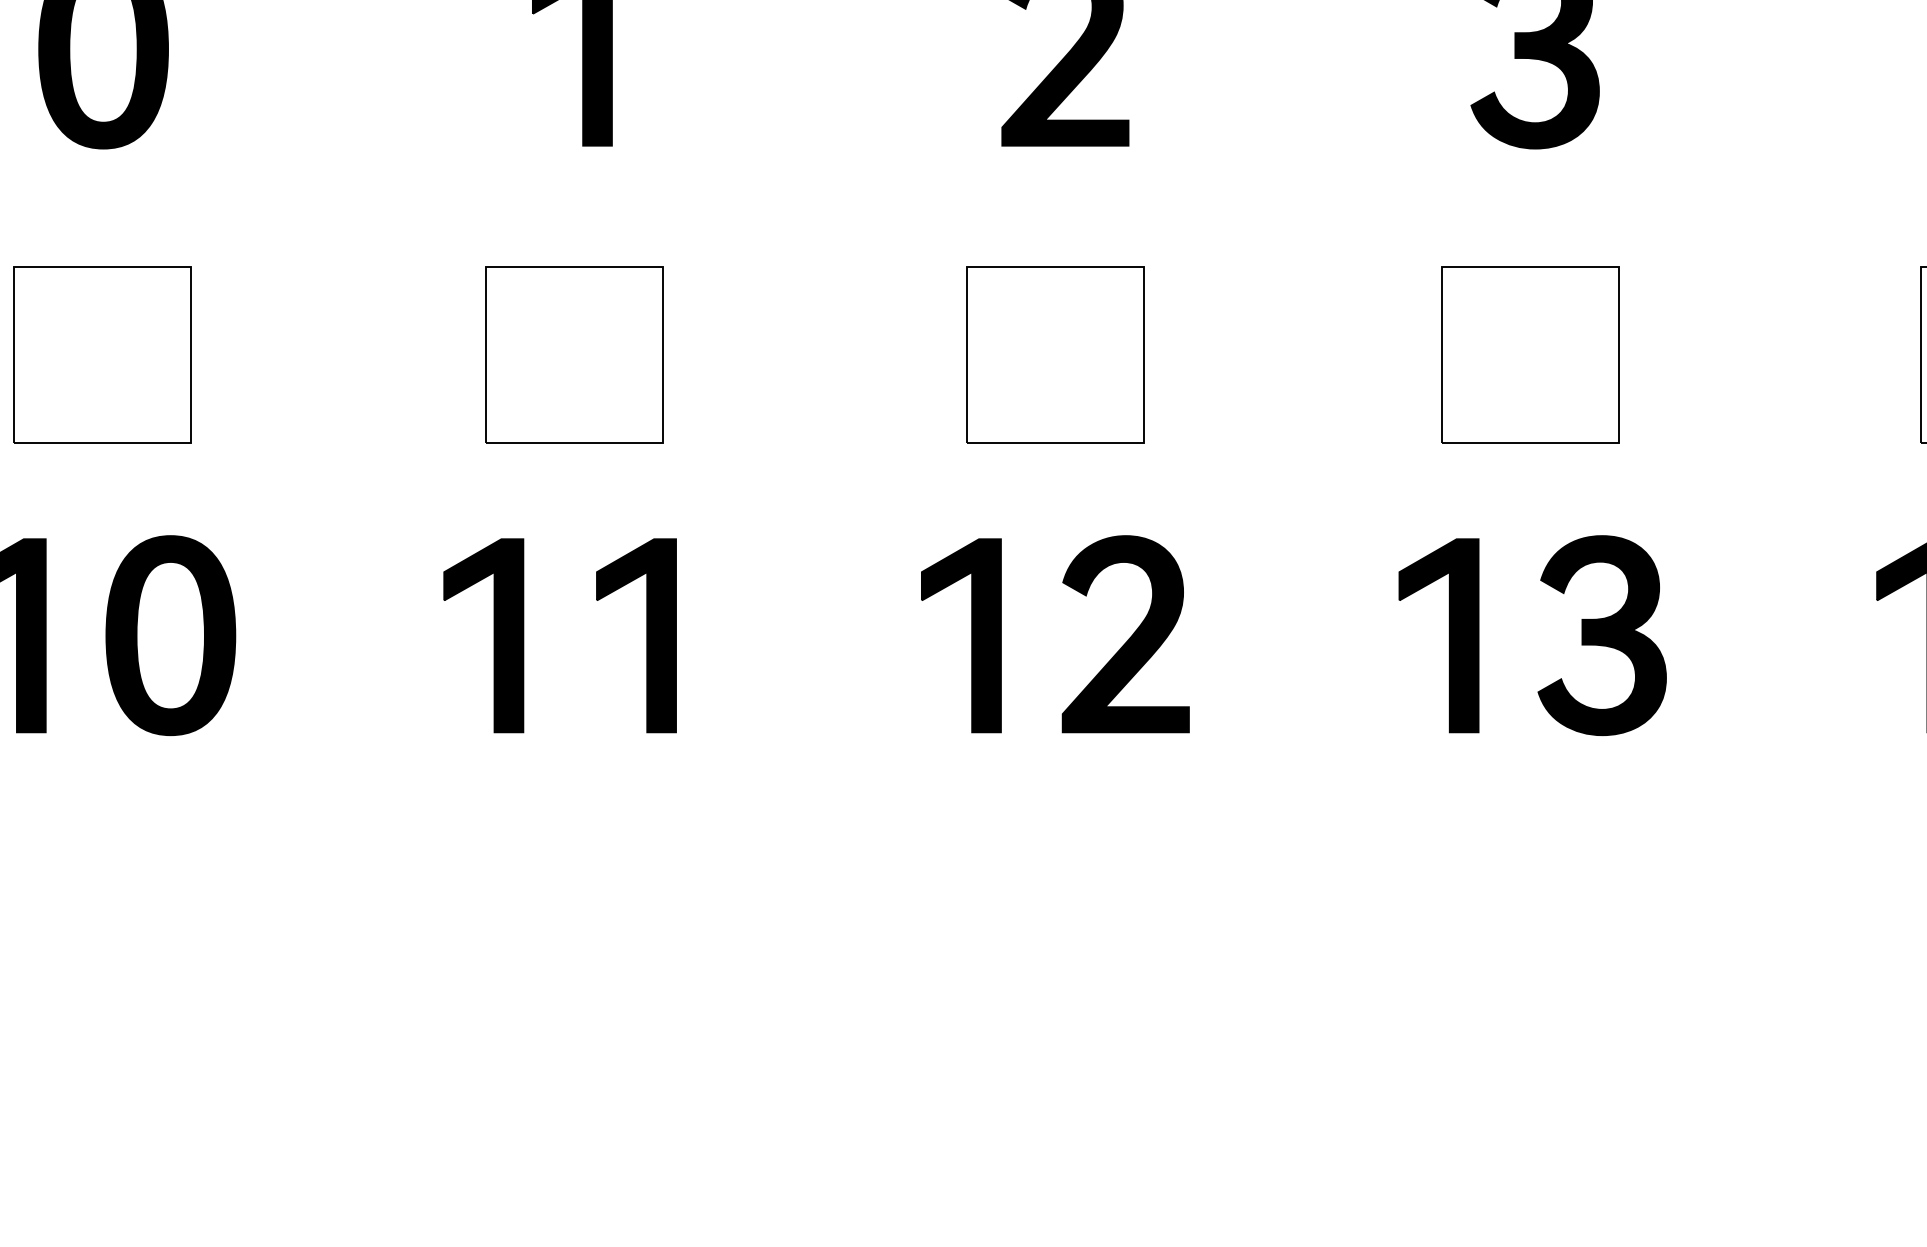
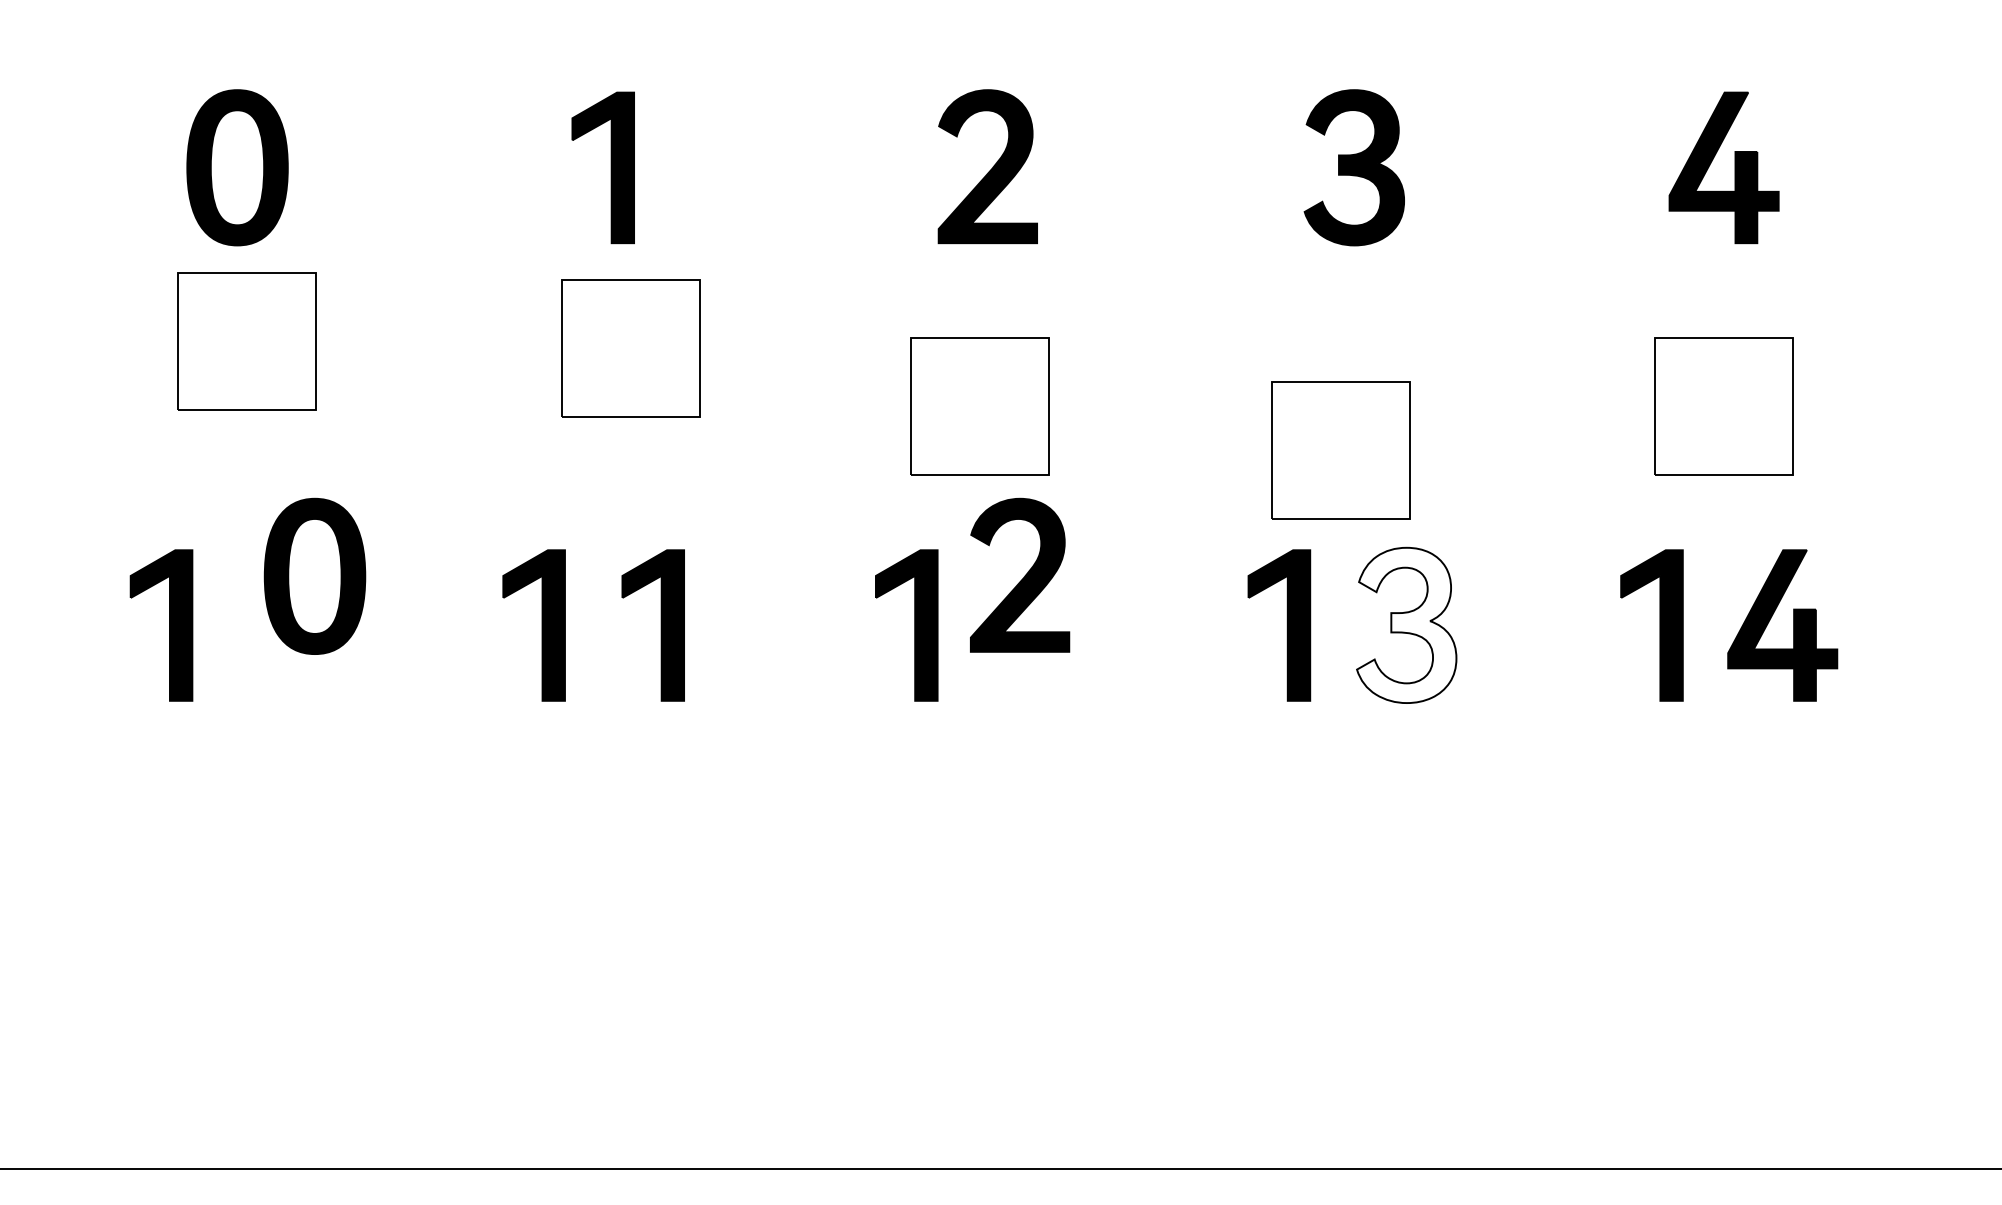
part: (102, 355) -> (246, 341), moved
part: (573, 355) -> (630, 348), moved
part: (1530, 355) -> (1340, 450), moved
part: (1126, 633) -> (1020, 574), moved
part: (170, 634) -> (314, 575), moved
fill: (1601, 635) -> (1406, 625), removed

